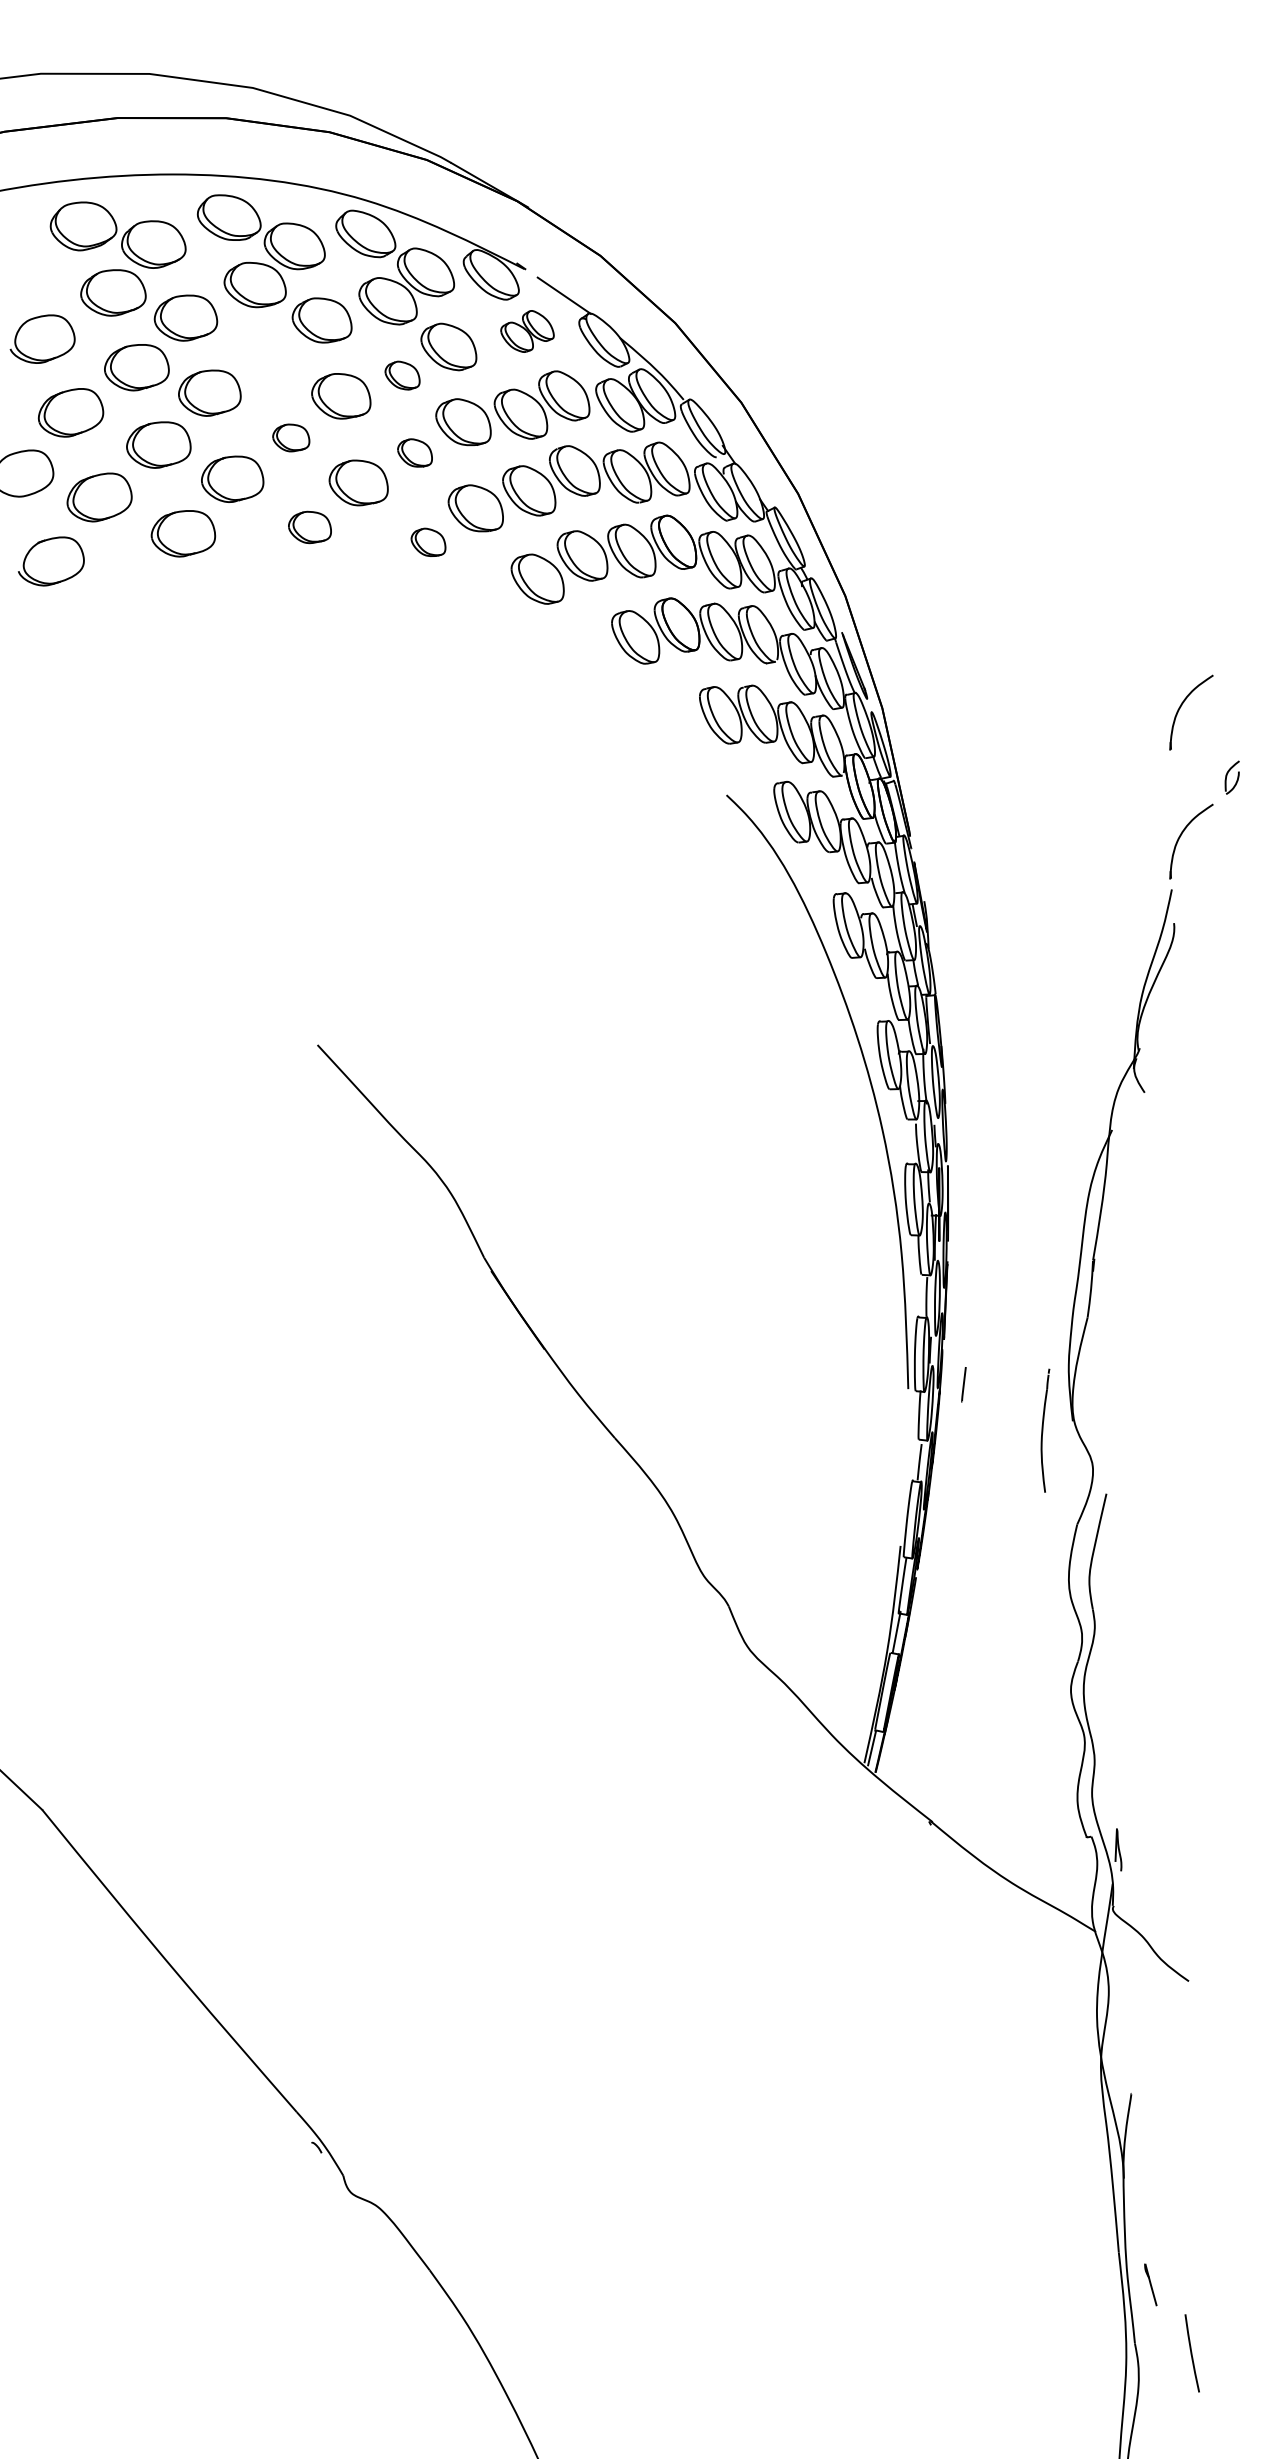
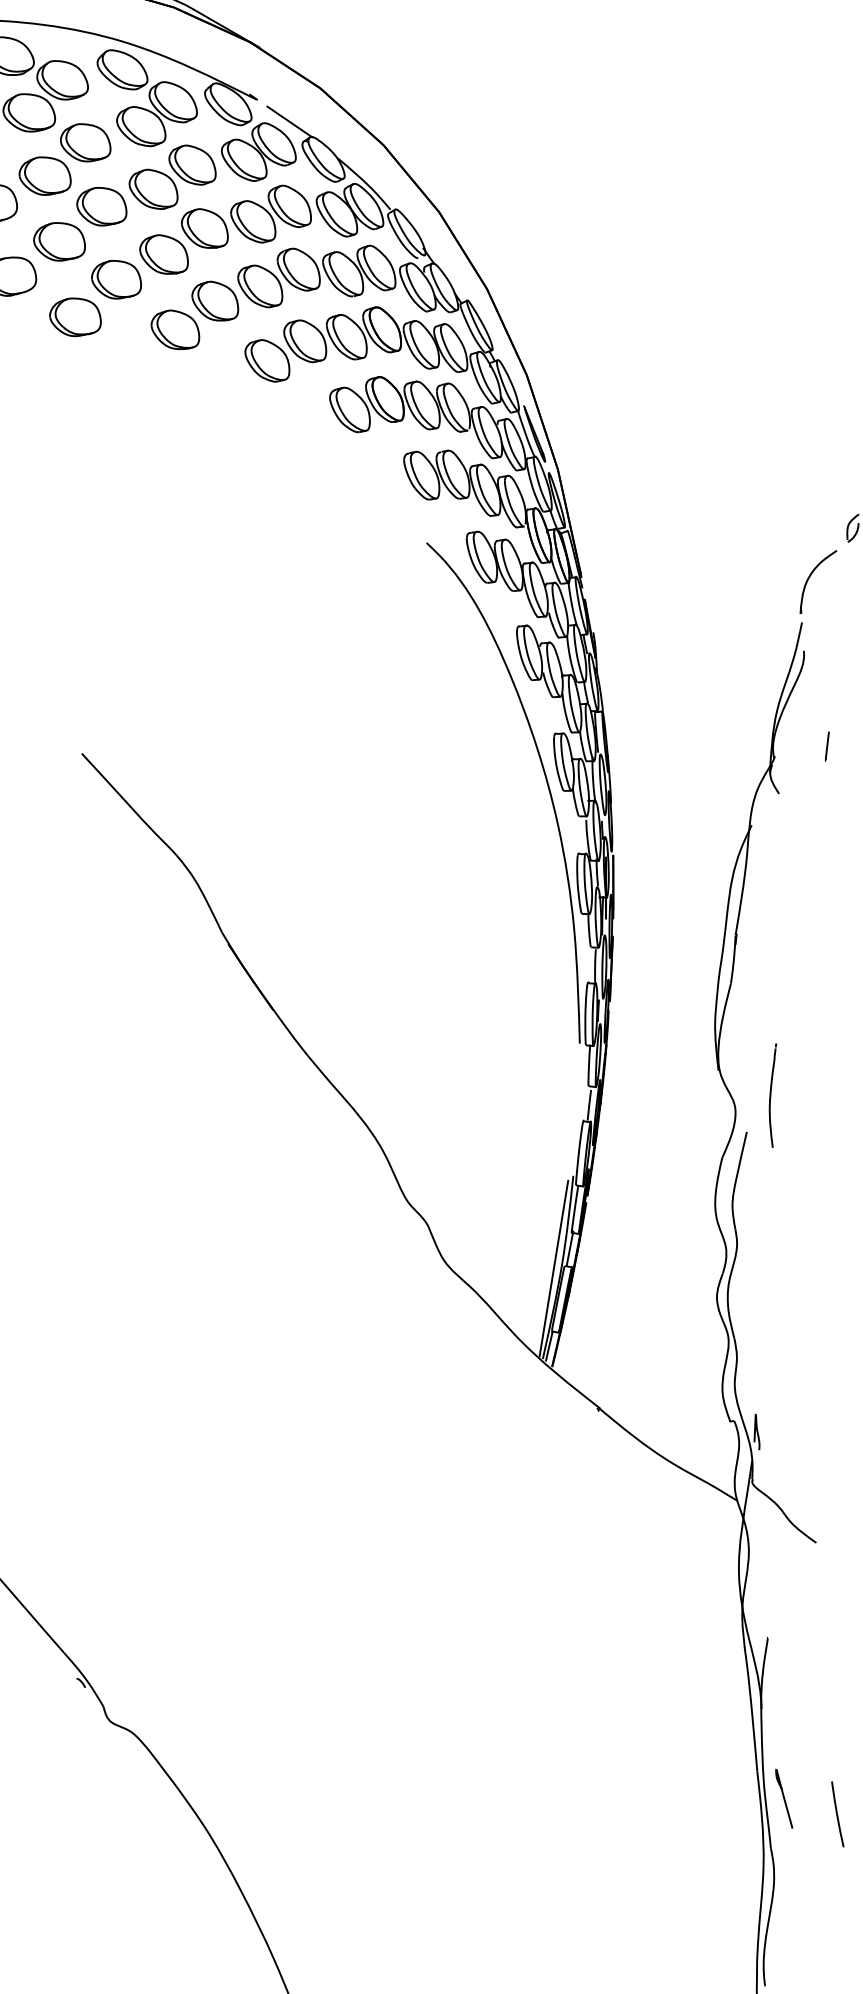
part: (527, 331) -> (258, 152), size x1.67
part: (273, 359) -> (44, 175), added
part: (402, 375) -> (153, 189), size x1.67
part: (291, 437) -> (59, 241), size x1.67
part: (414, 452) -> (163, 254), size x1.67
part: (309, 527) -> (75, 317), size x1.43
part: (428, 542) -> (175, 329), size x1.67
part: (1182, 705) -> (810, 467), removed
line: (963, 1384) -> (827, 746), moved
part: (1045, 1430) -> (773, 1095), moved
line: (877, 1655) -> (553, 1268), added
part: (1150, 2284) -> (784, 1798), size x1.67
line: (1191, 2353) -> (837, 1814), moved

